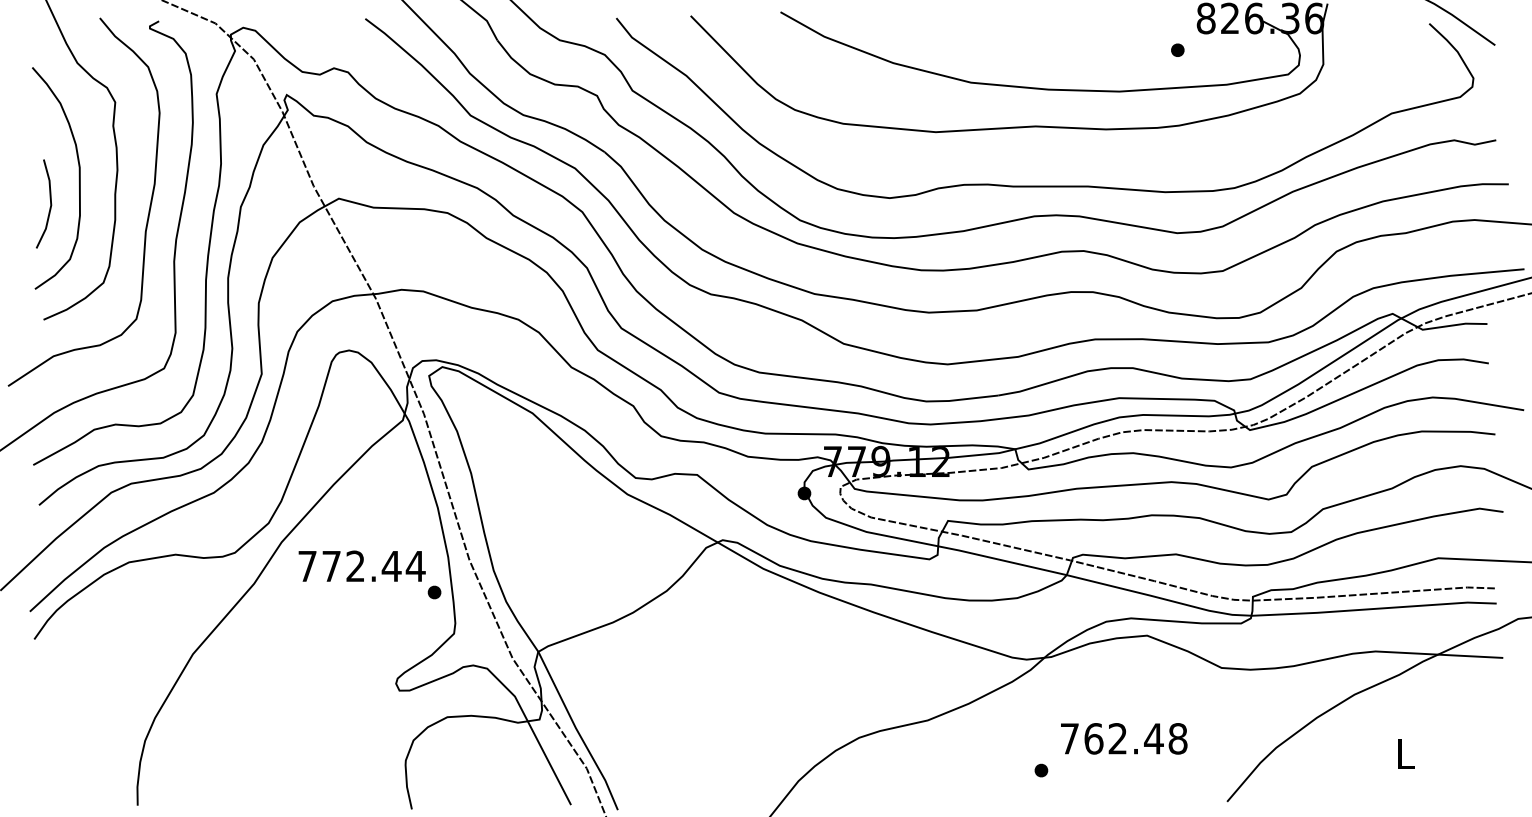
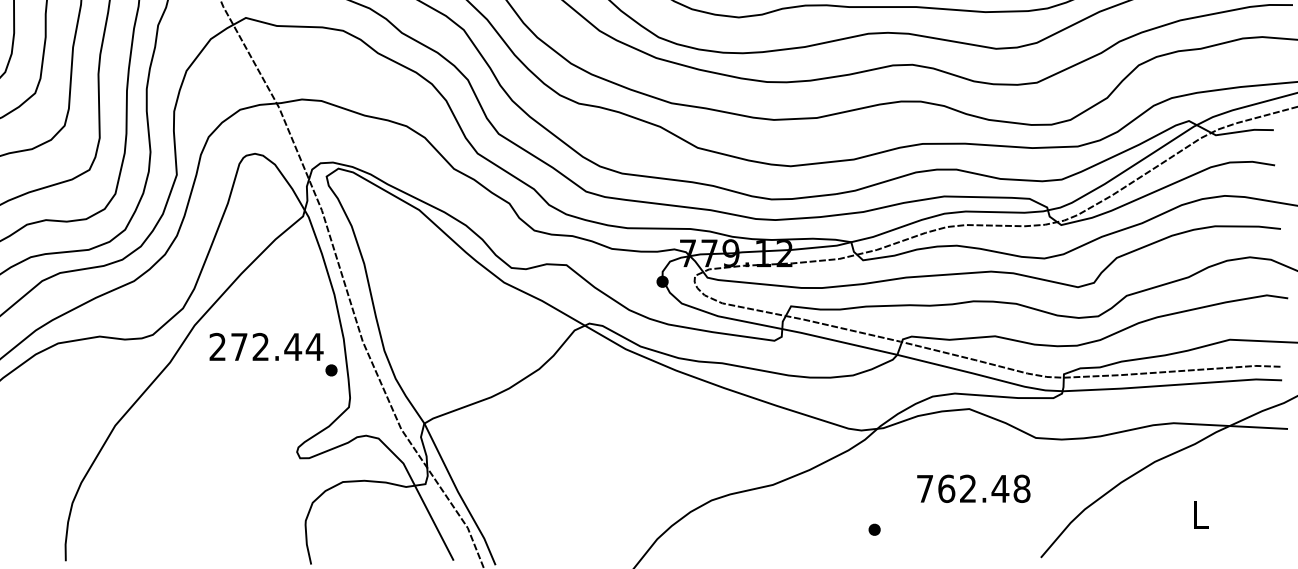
text: (307, 565) -> (217, 346), 772.44 -> 272.44
text: (1124, 738) -> (974, 488), moved

